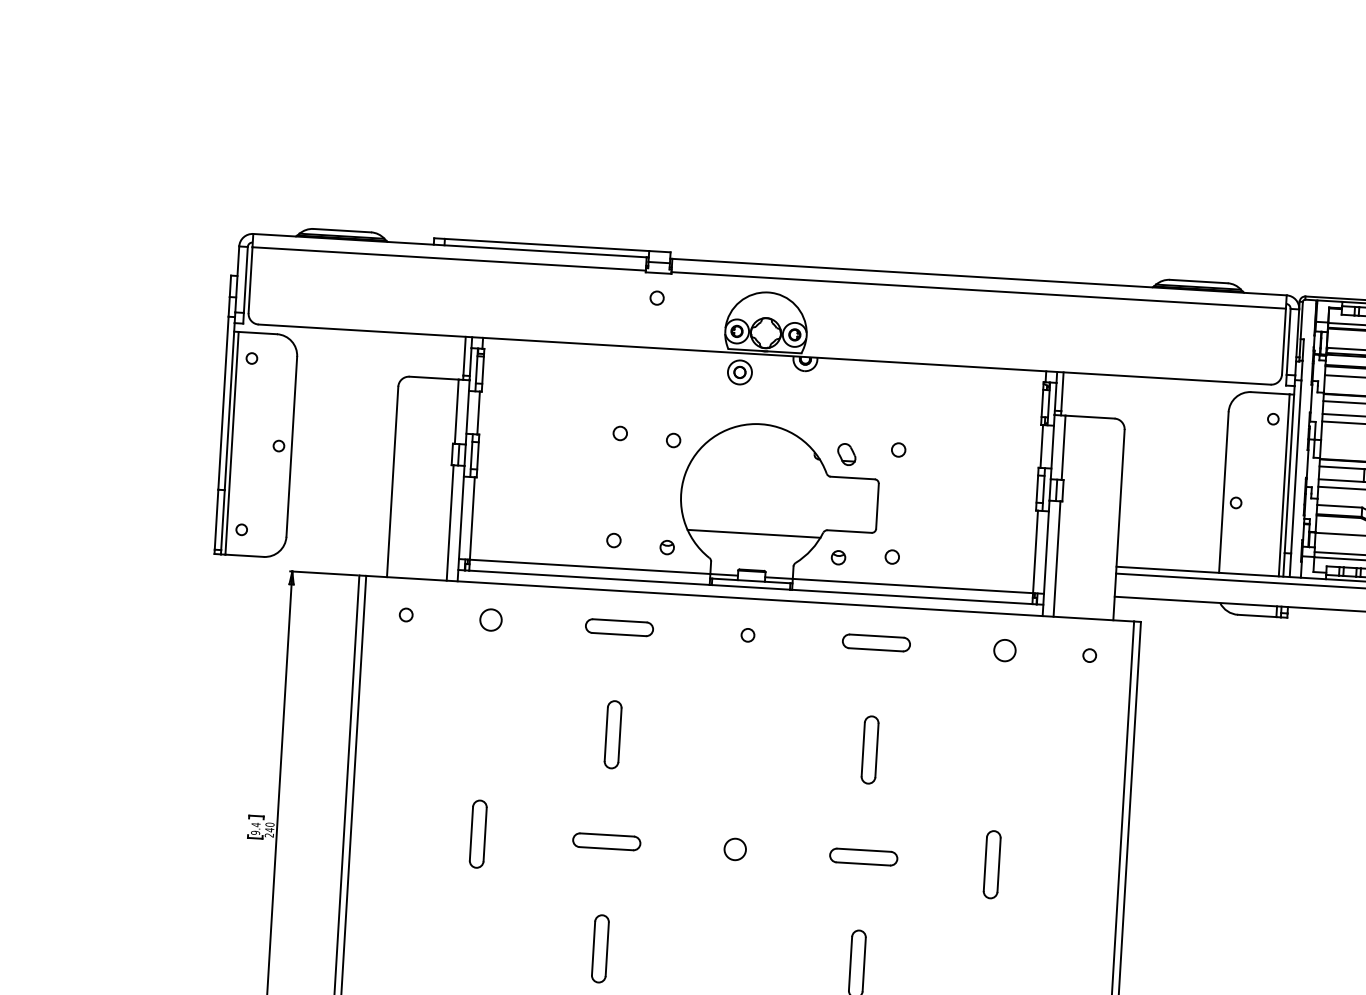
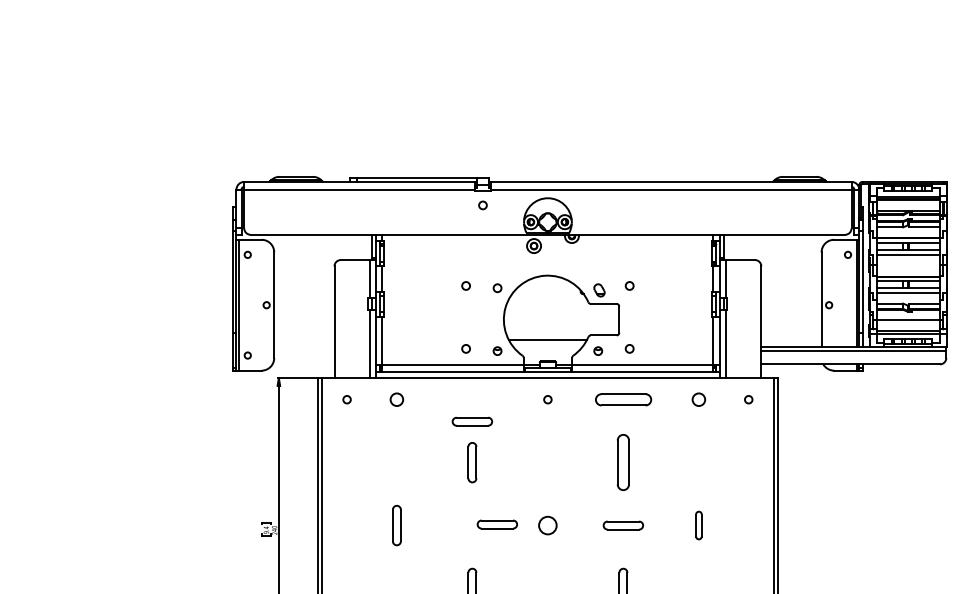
part: (617, 627) -> (471, 421), moved
part: (874, 642) -> (622, 399), size x1.4
part: (870, 749) -> (623, 462), size x1.4
part: (606, 841) -> (497, 524), moved
circle: (734, 849) -> (547, 525), size x1.4
part: (991, 864) -> (698, 525), size x0.7

